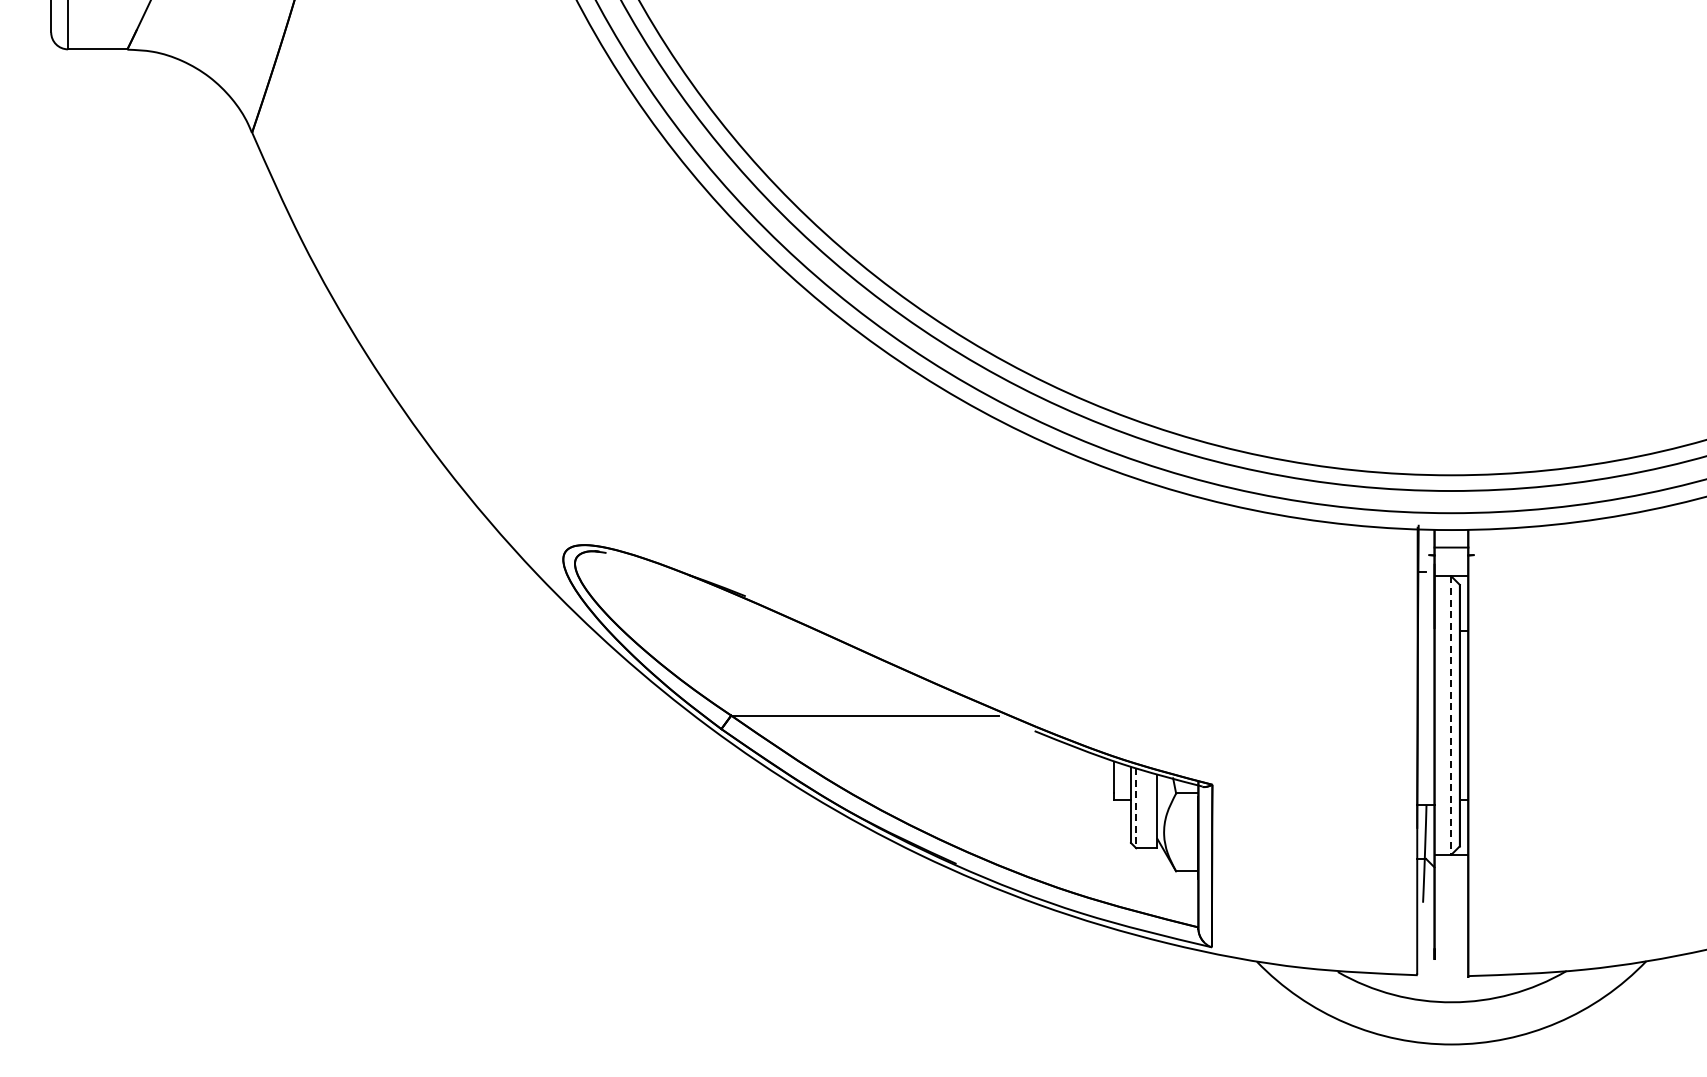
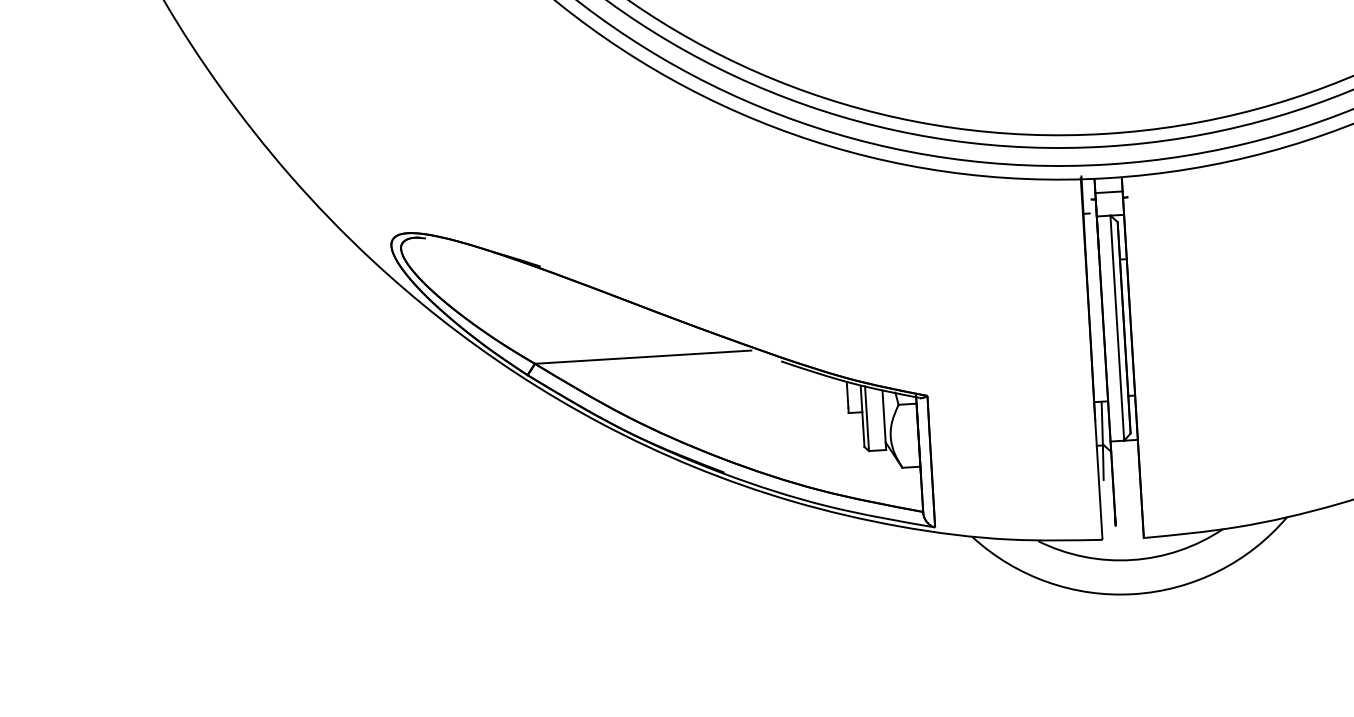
line: (1451, 716) -> (1117, 328), dashed -> solid
line: (1136, 808) -> (867, 418), dashed -> solid

